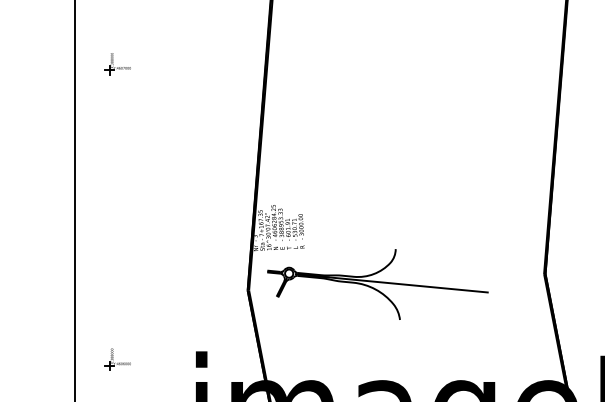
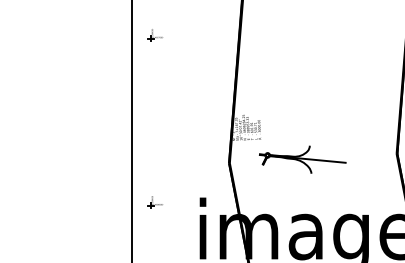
part: (377, 283) -> (302, 159), size x0.7

